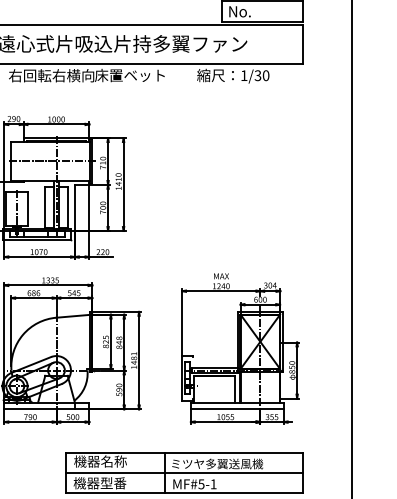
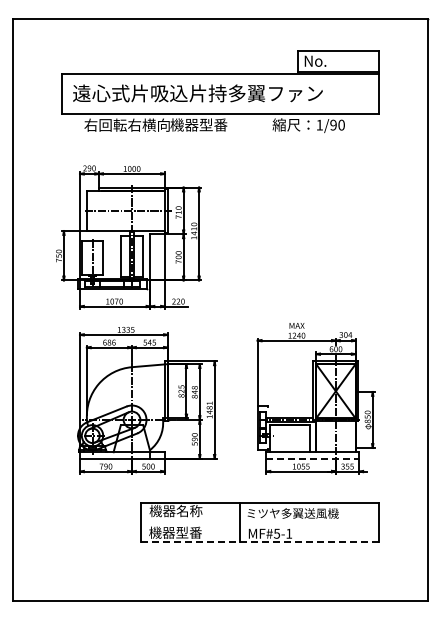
text: (129, 75) -> (205, 124), 床置ベット -> 機器型番
text: (257, 76) -> (333, 125), 1/30 -> 1/90
line: (237, 409) -> (313, 458), solid -> dashed
line: (183, 473) -> (259, 522), removed
line: (184, 493) -> (260, 542), solid -> dashed

